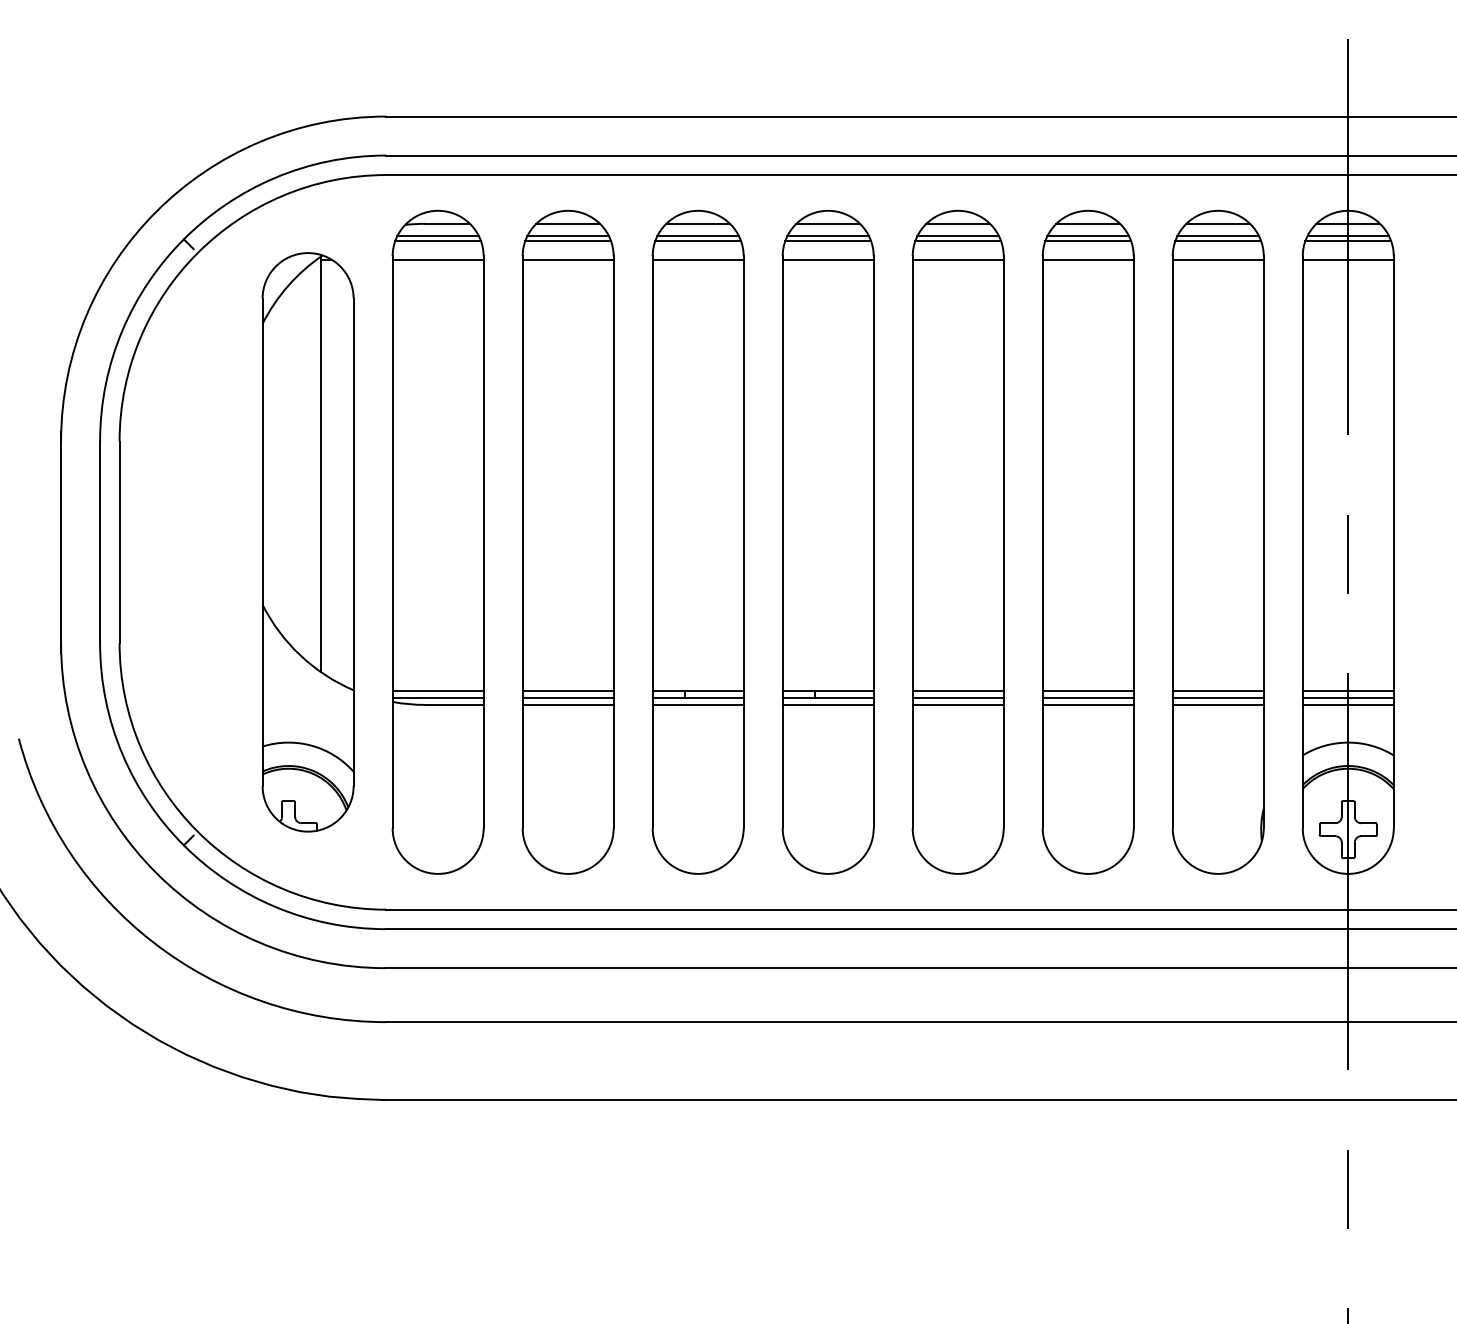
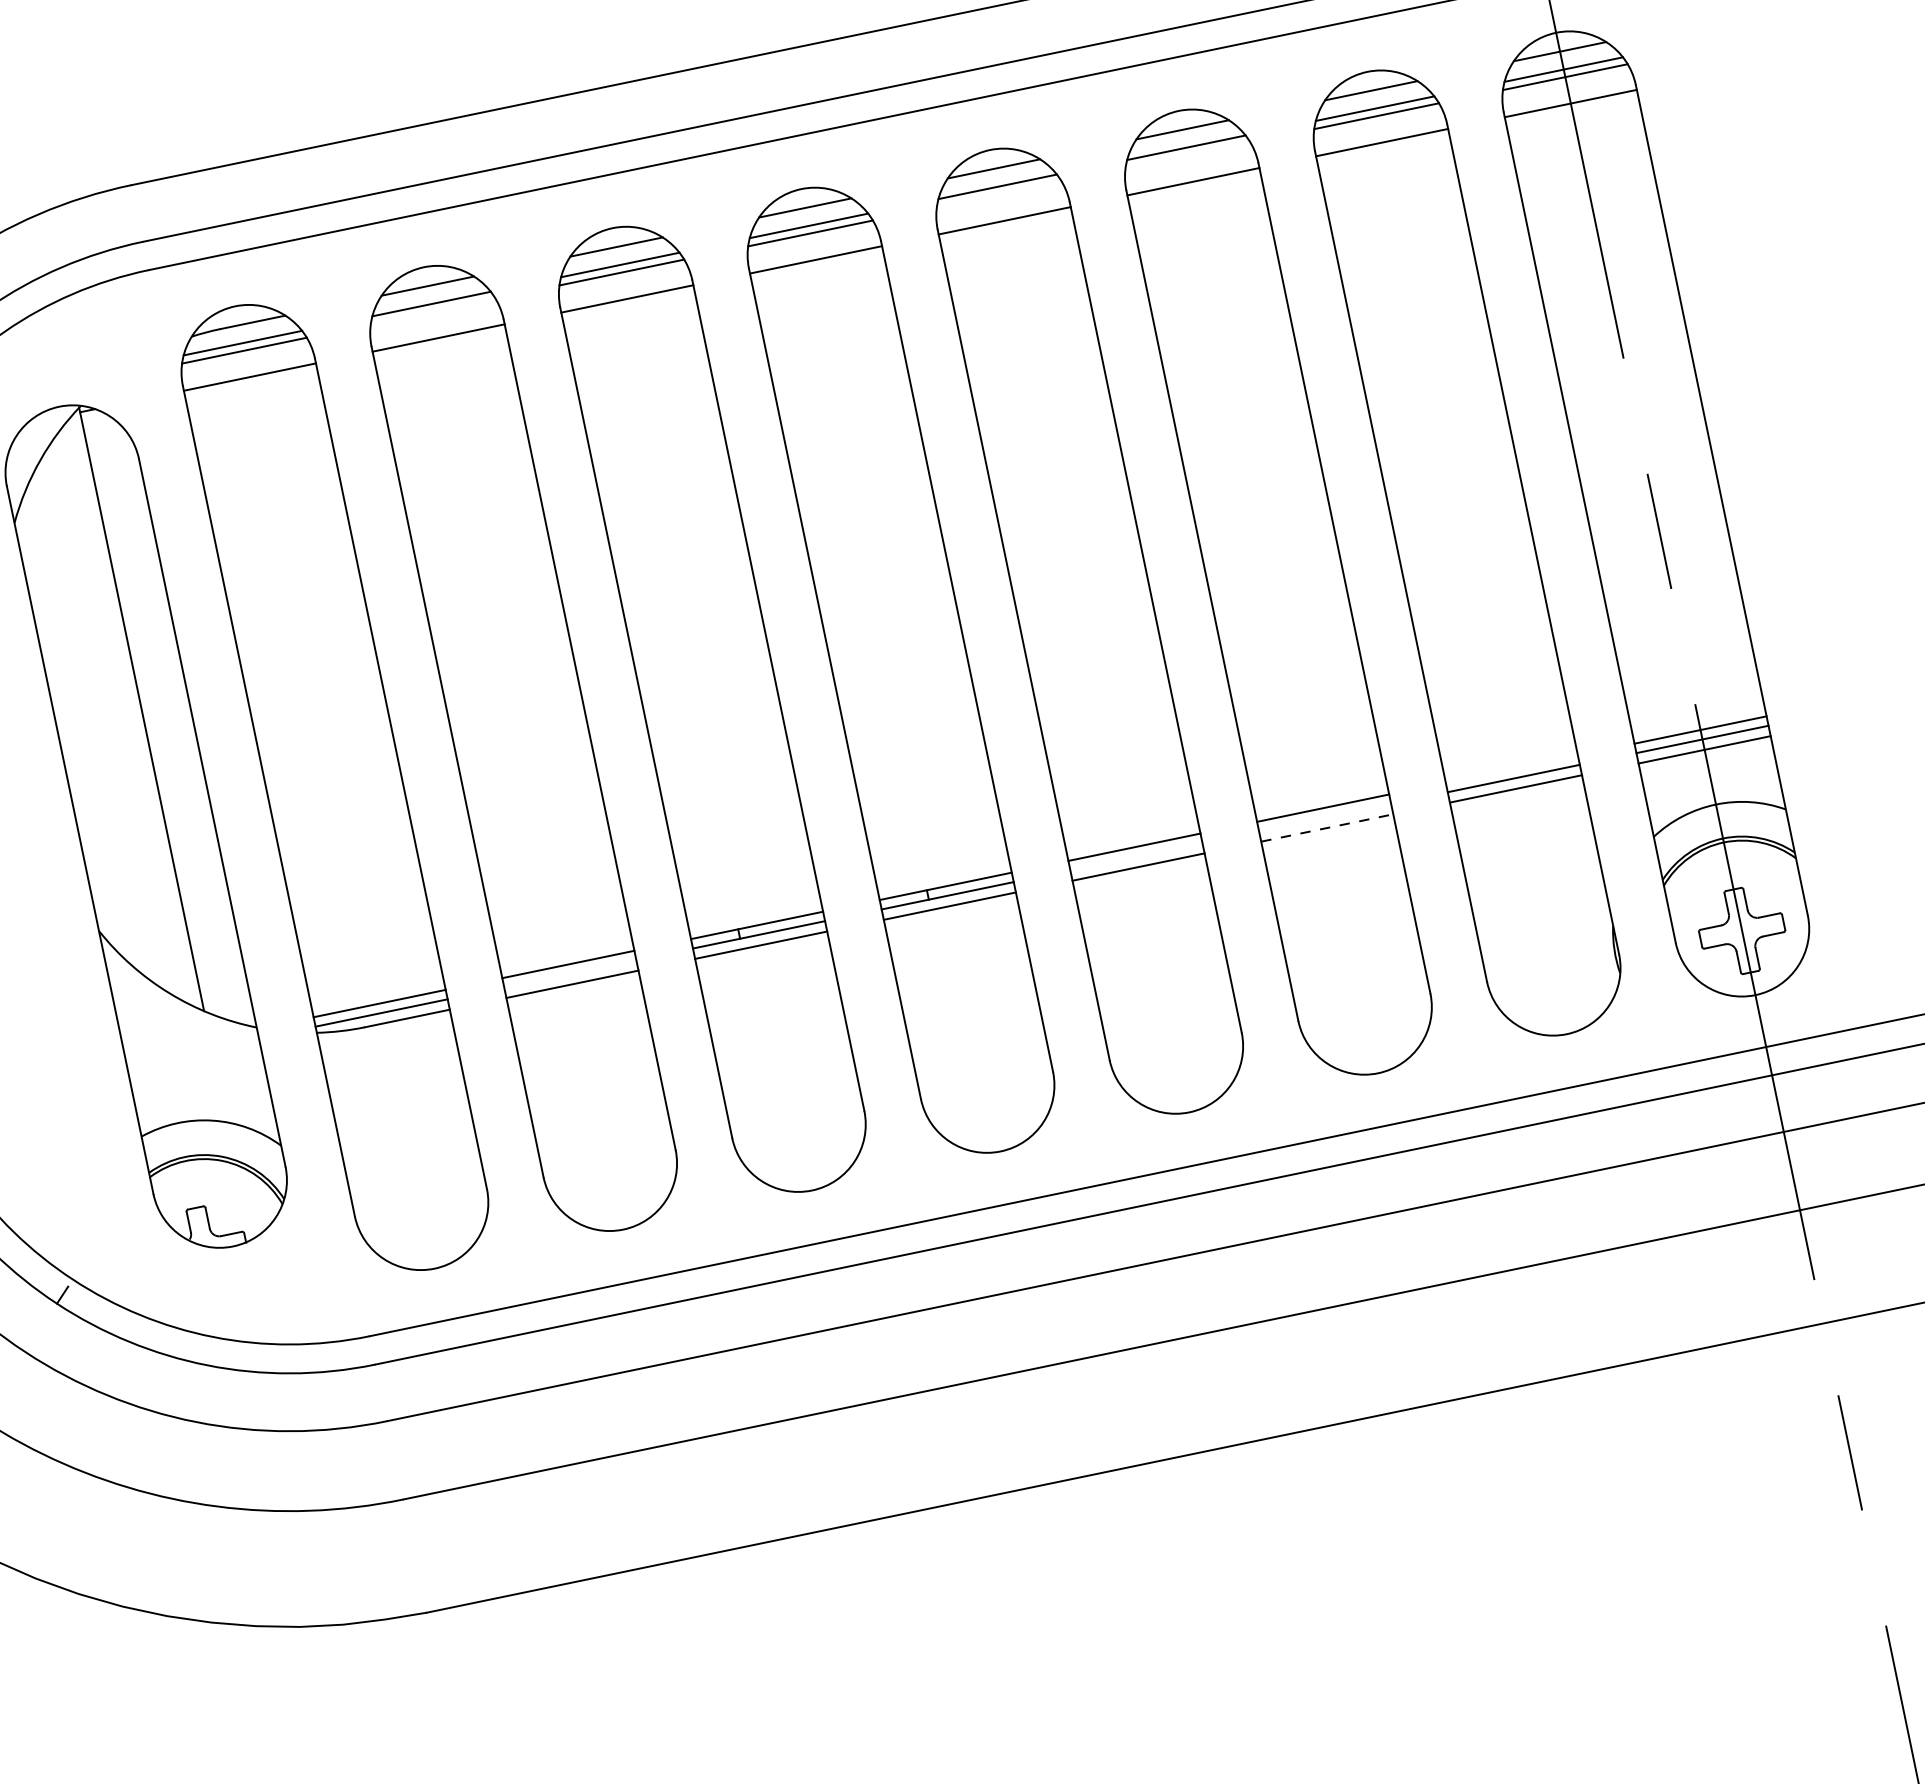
line: (568, 241) -> (433, 311), removed
line: (958, 241) -> (999, 194), removed
line: (1088, 241) -> (1188, 155), removed
line: (1217, 691) -> (1510, 769), removed
line: (567, 697) -> (569, 973), removed
line: (957, 697) -> (1135, 856), removed
line: (1087, 697) -> (1323, 817), removed
line: (1088, 704) -> (1327, 827), solid -> dashed

